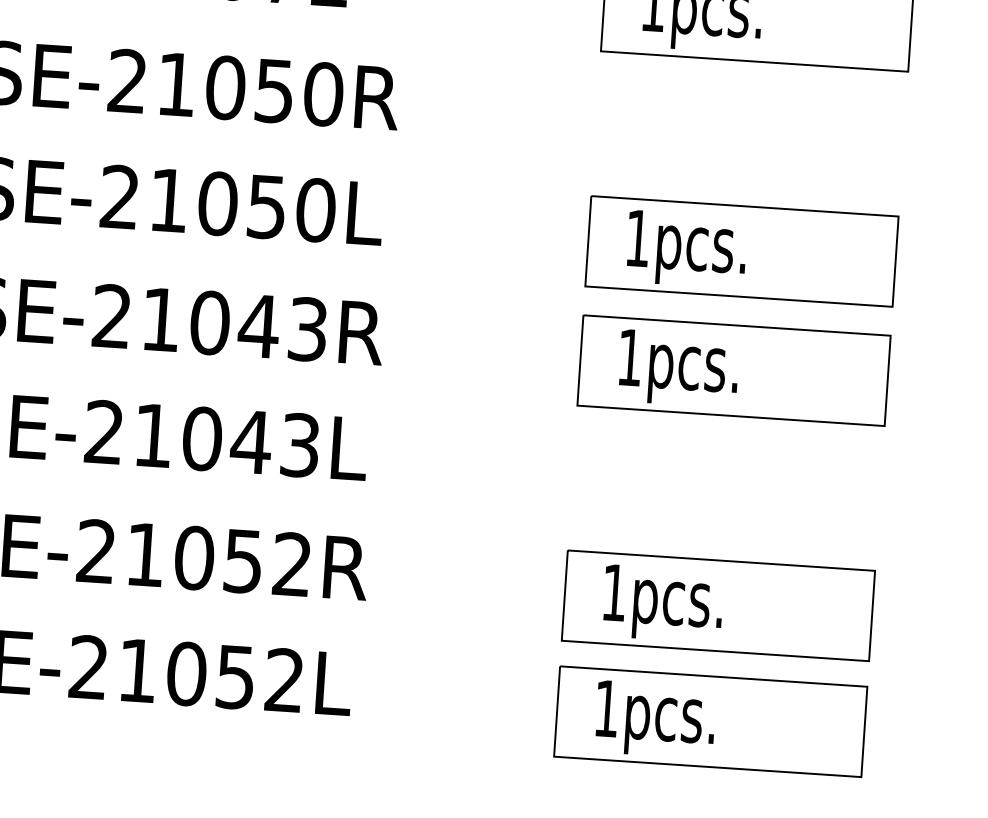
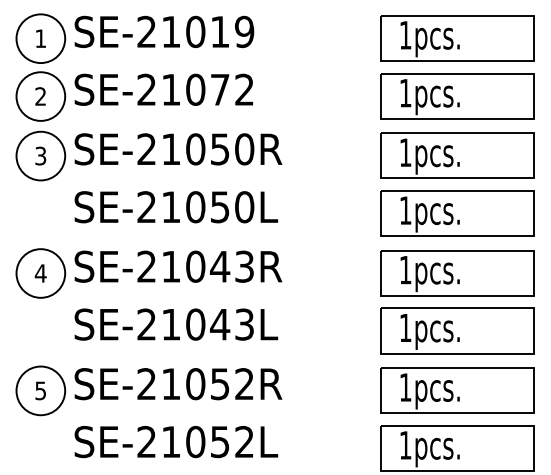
part: (749, 134) -> (457, 155), added
part: (725, 485) -> (457, 330), added

